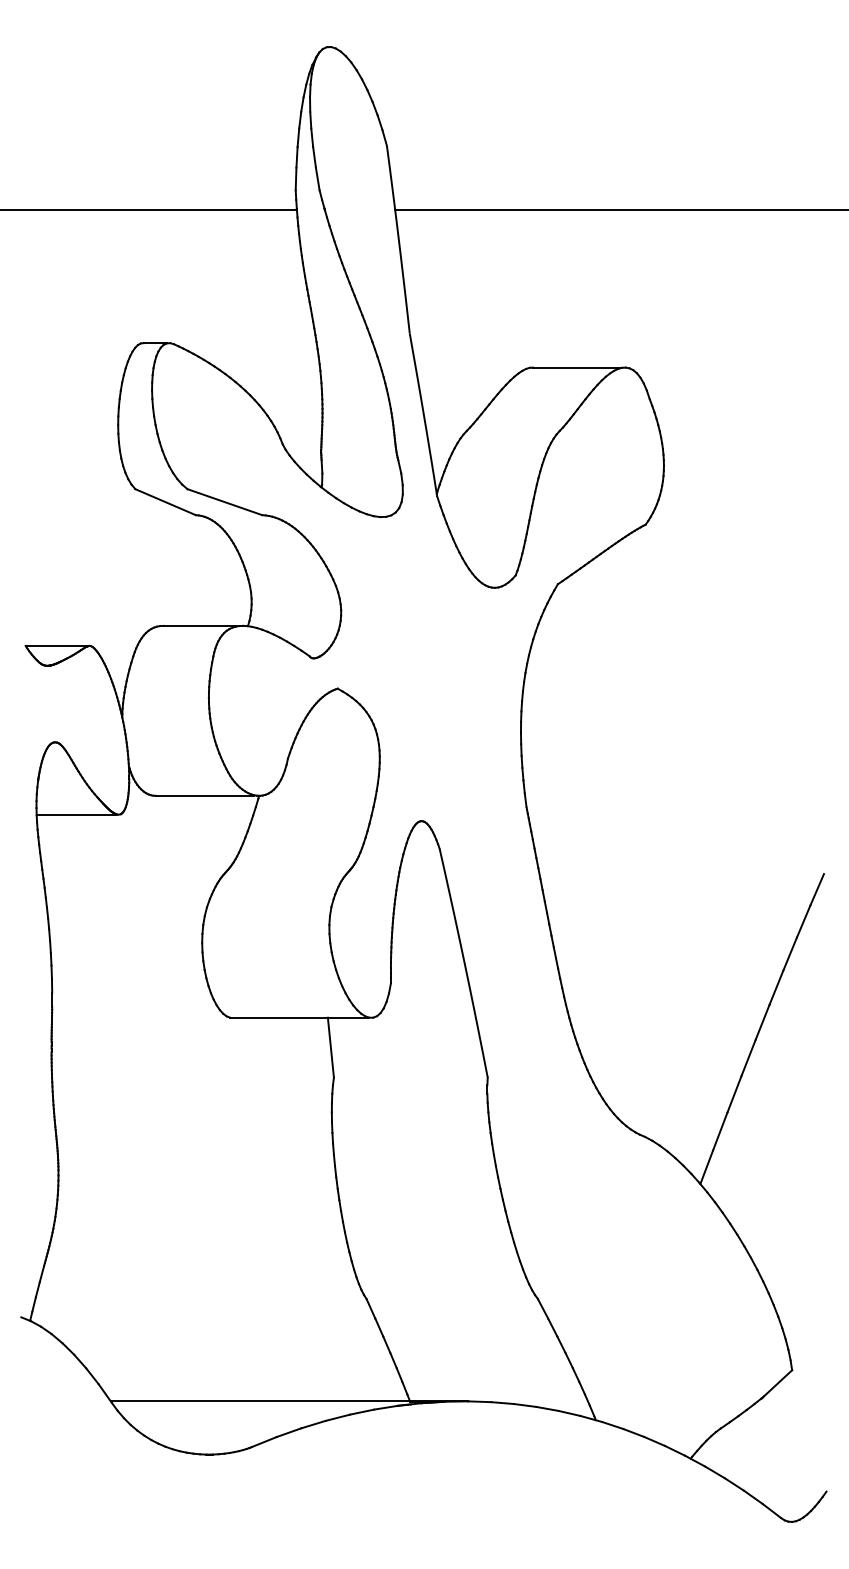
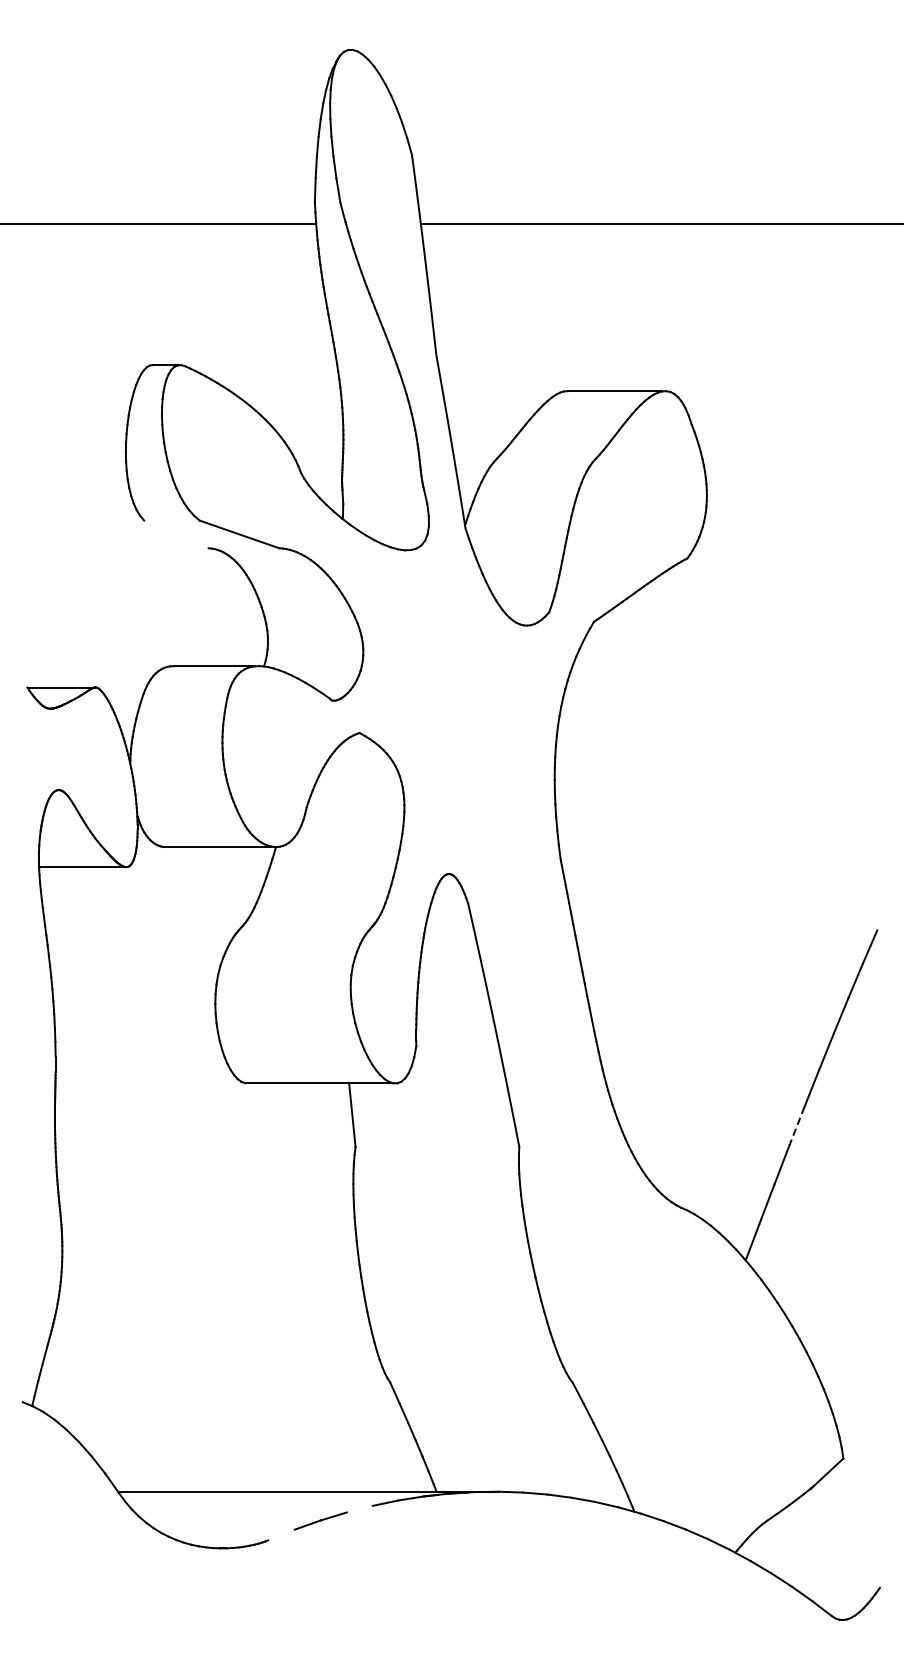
line: (165, 502) -> (176, 534), removed
line: (748, 1058) -> (796, 1126), solid -> dashed
line: (337, 1417) -> (359, 1508), removed
line: (263, 1442) -> (280, 1535), removed

